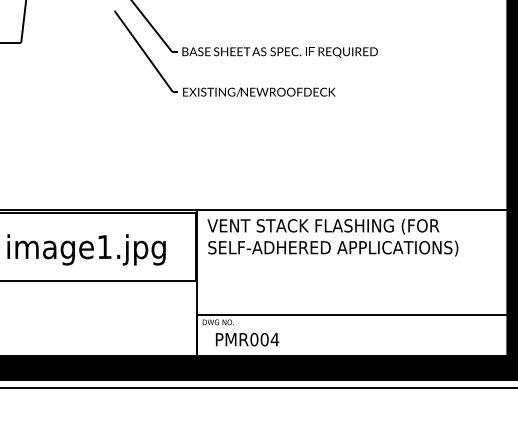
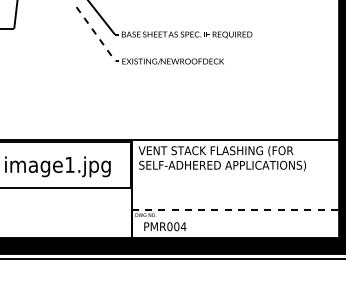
line: (144, 51) -> (96, 34), solid -> dashed
line: (352, 315) -> (235, 210), solid -> dashed

